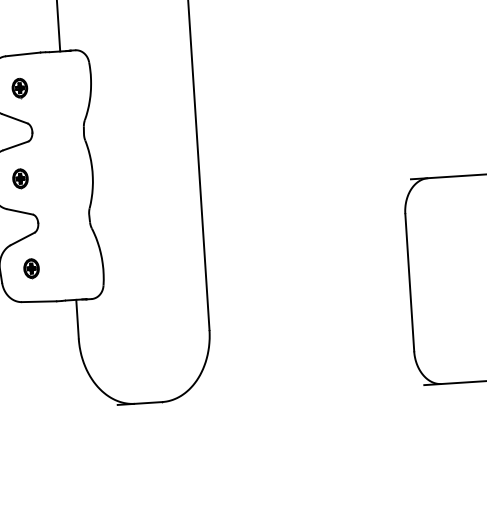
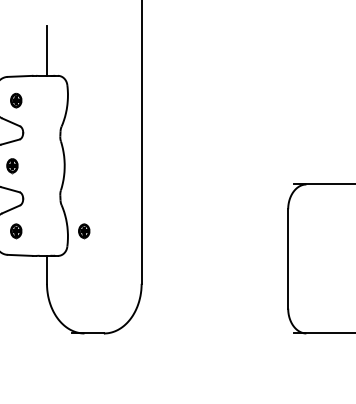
part: (125, 262) -> (84, 231), added

